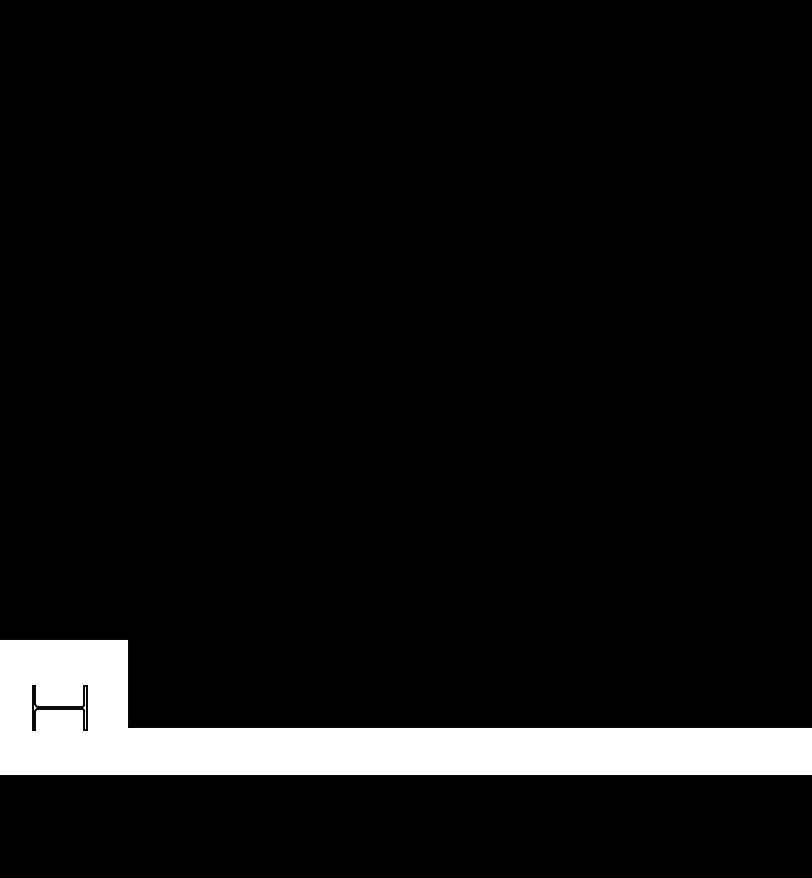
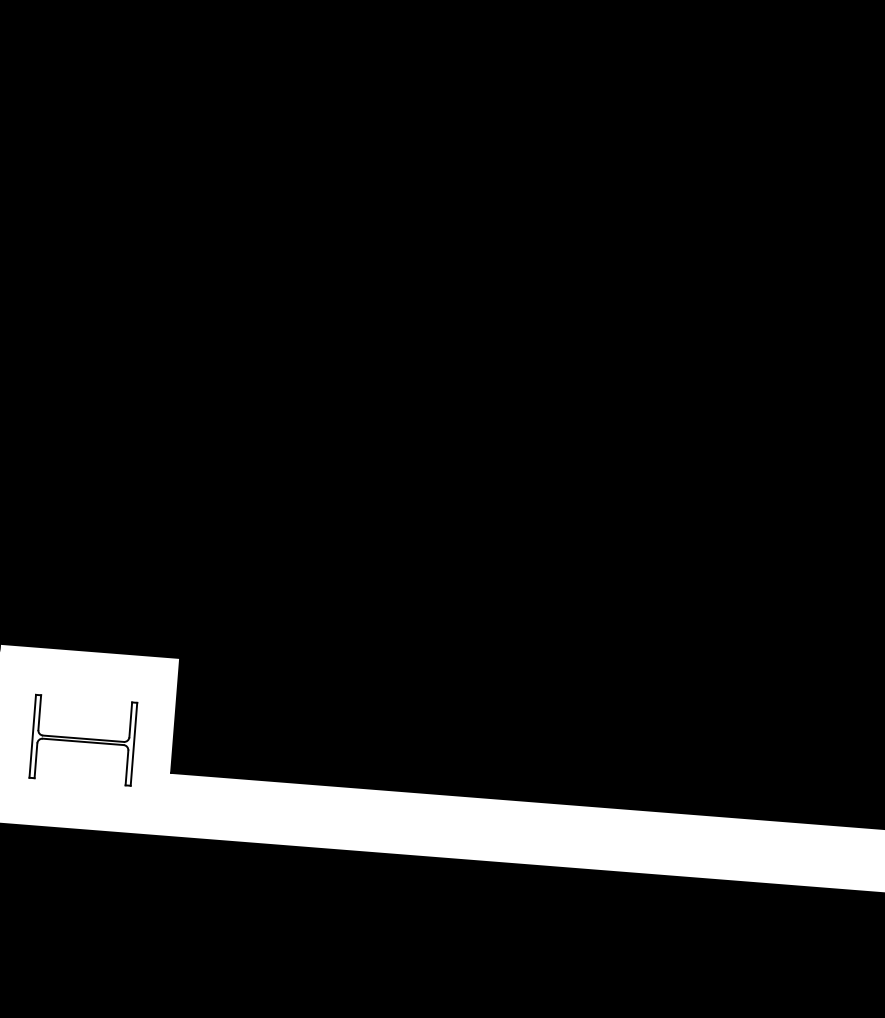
part: (59, 707) -> (83, 740), size x1.43

